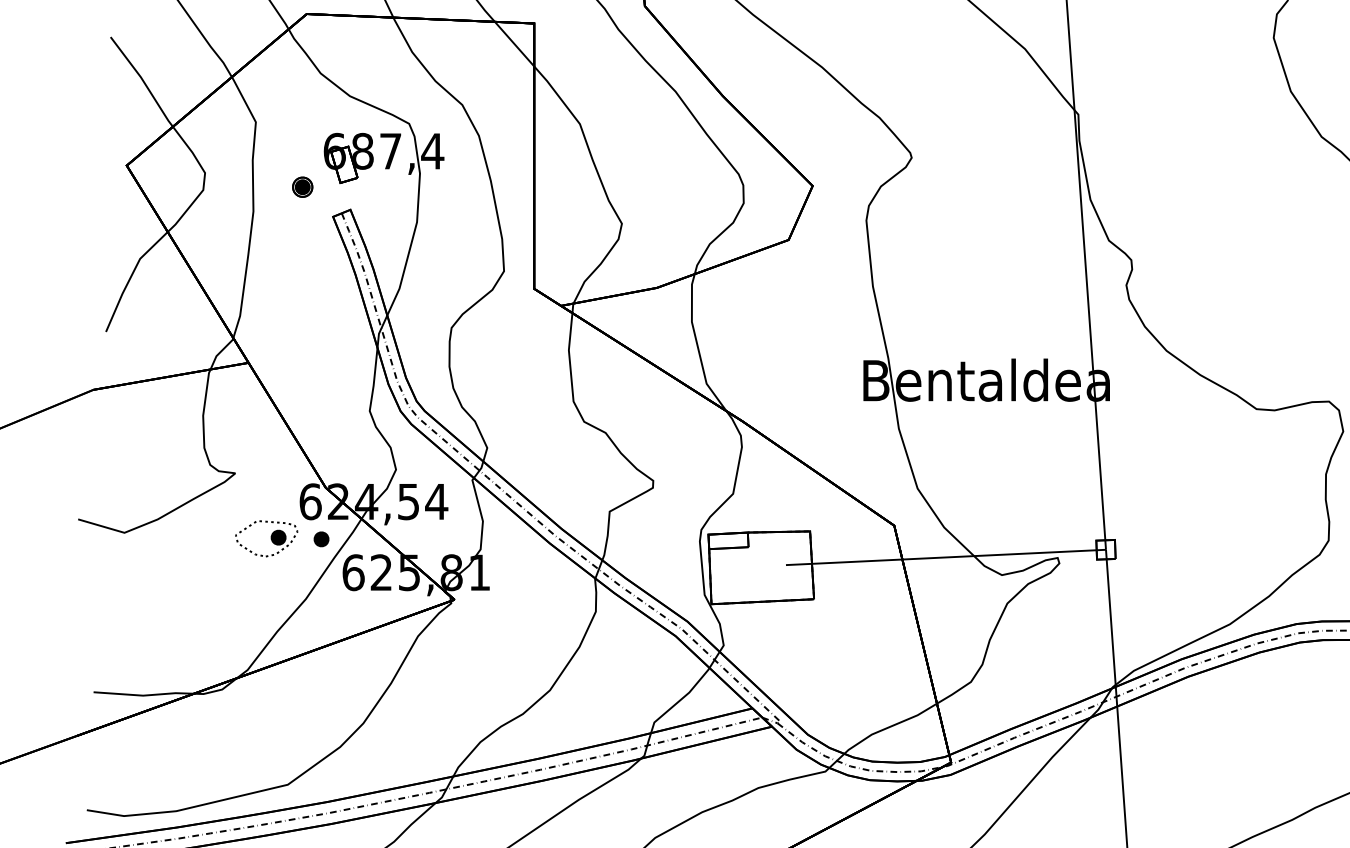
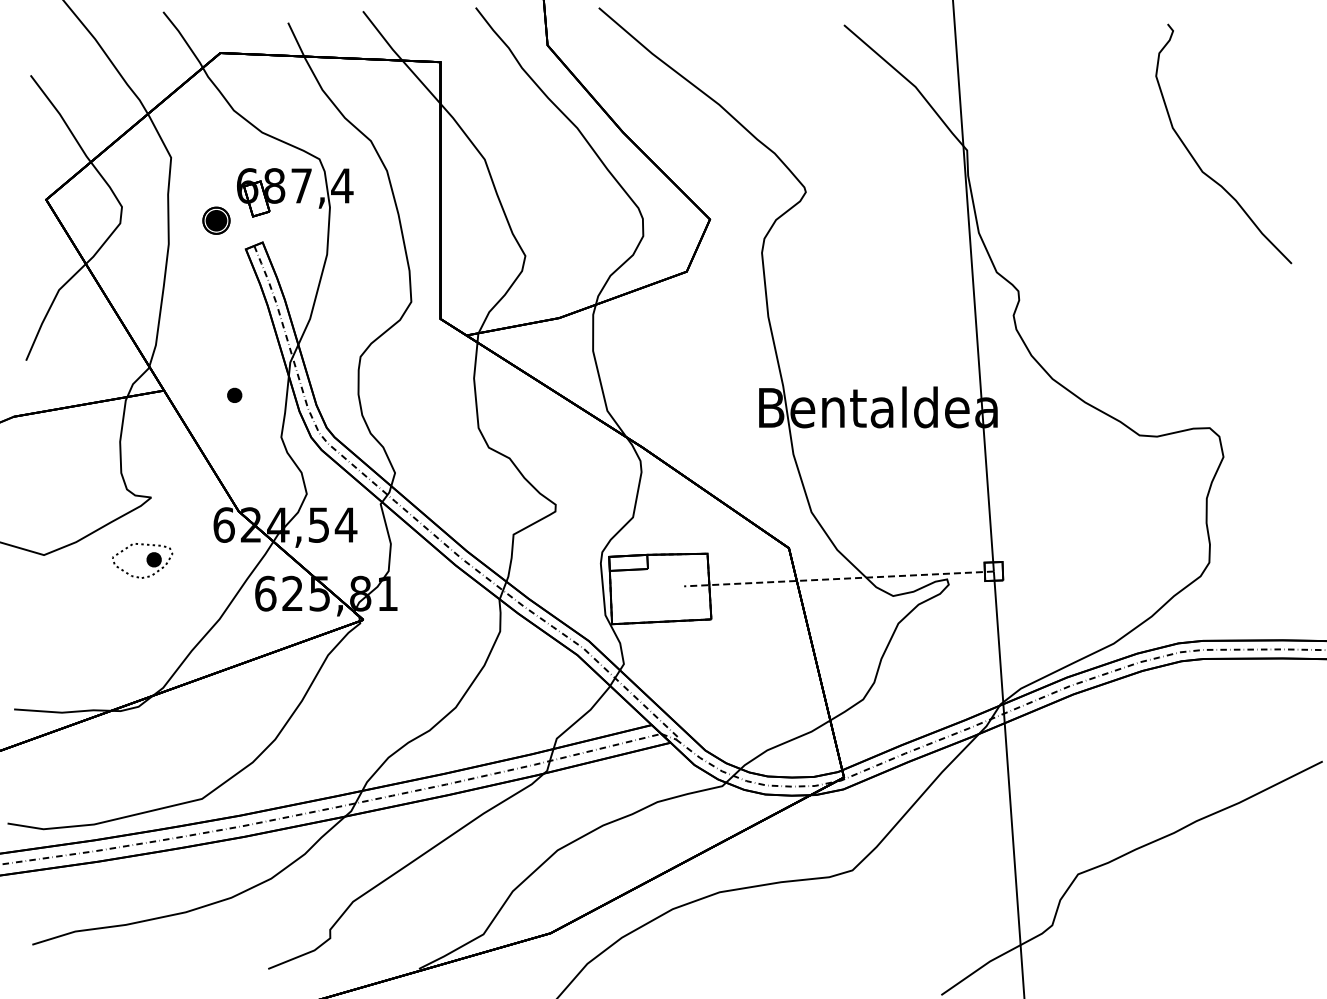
part: (302, 187) -> (216, 220), size x1.4
part: (266, 538) -> (142, 560), moved
part: (321, 538) -> (234, 394), moved
line: (945, 556) -> (838, 578), solid -> dashed

